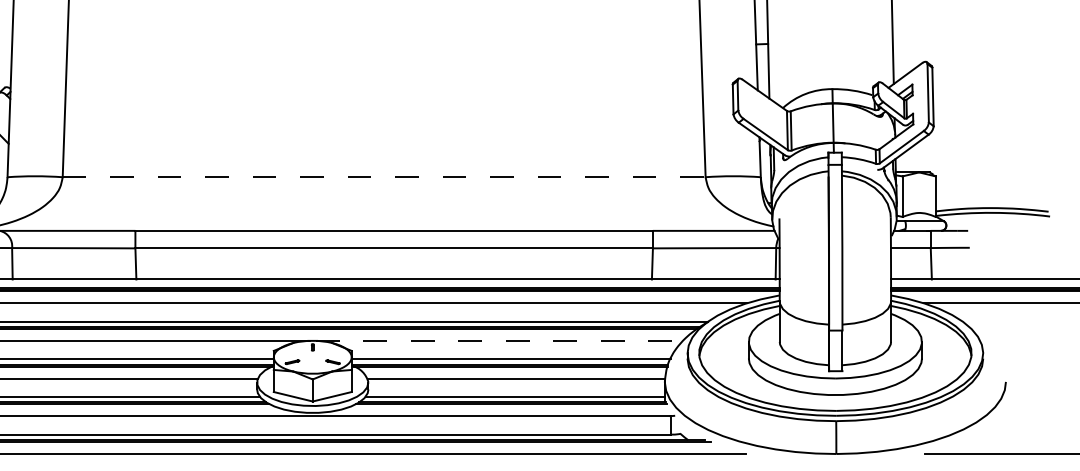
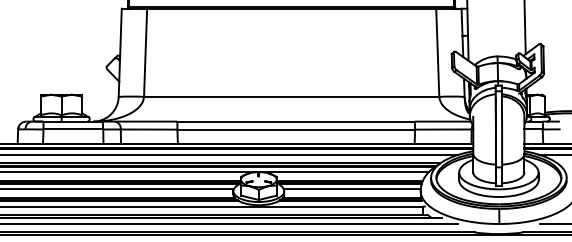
line: (383, 176) -> (291, 96), dashed -> solid
line: (501, 341) -> (345, 172), dashed -> solid

